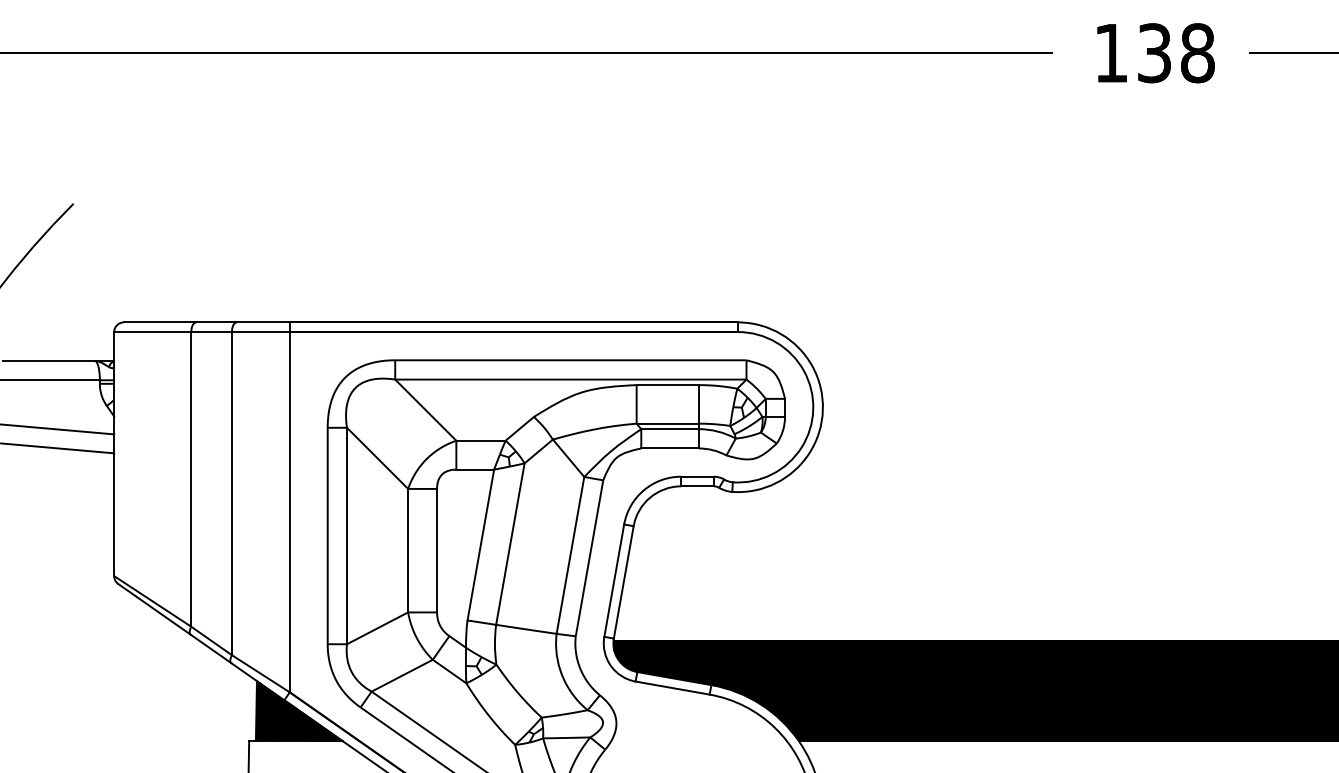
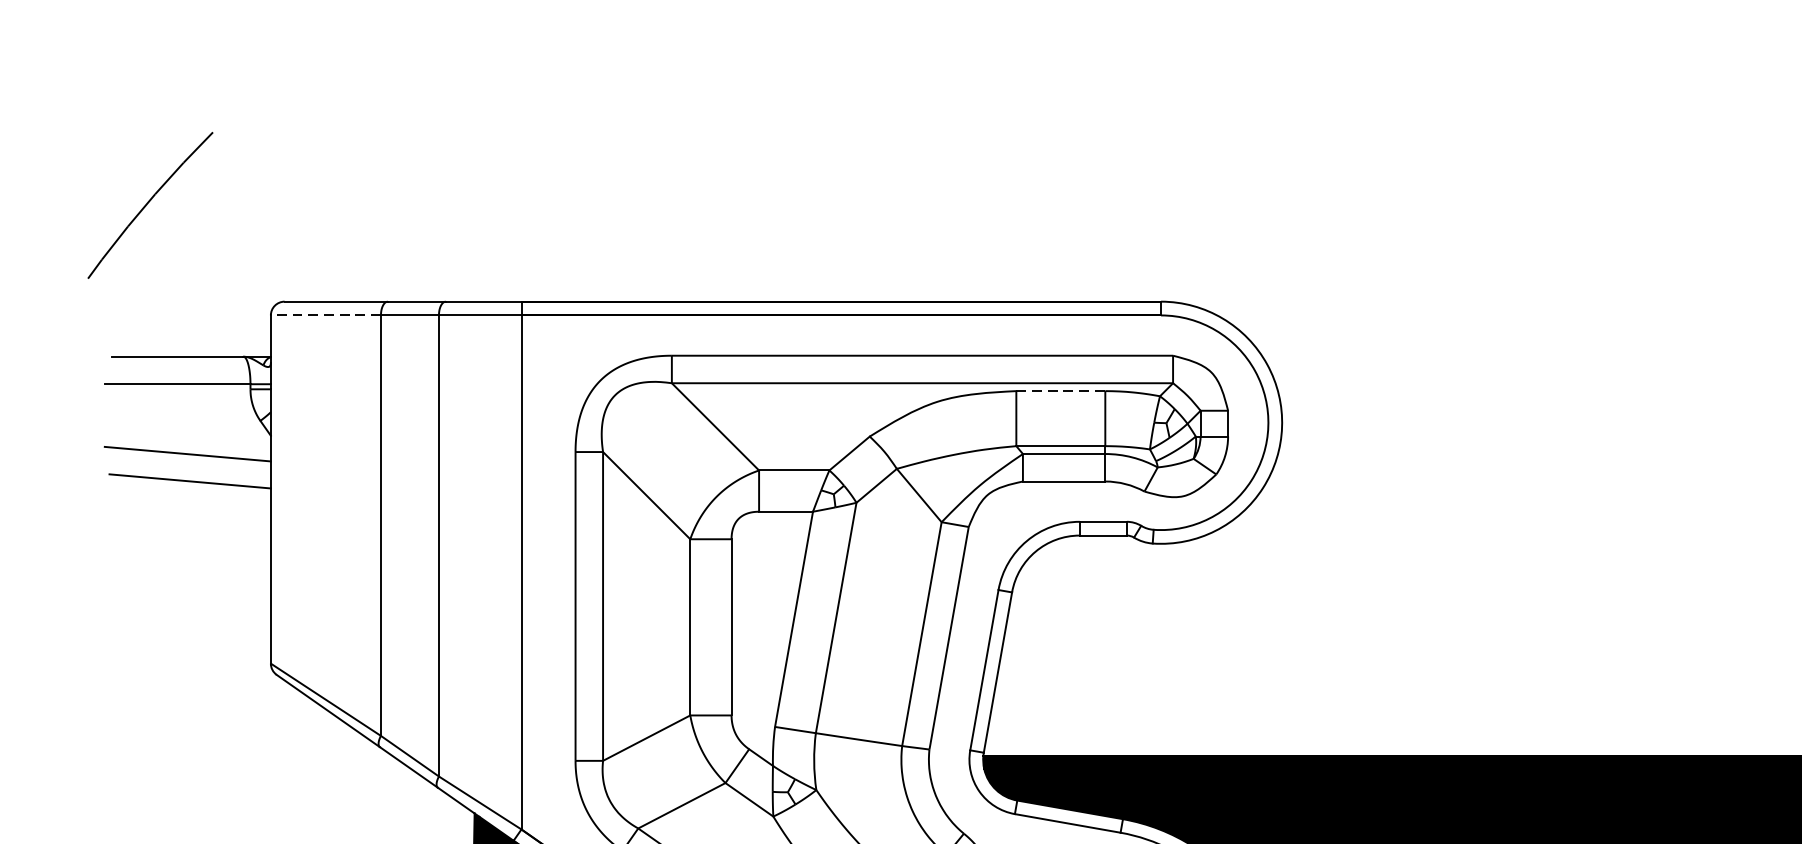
line: (152, 332) -> (325, 316), solid -> dashed
line: (668, 385) -> (1061, 391), solid -> dashed

